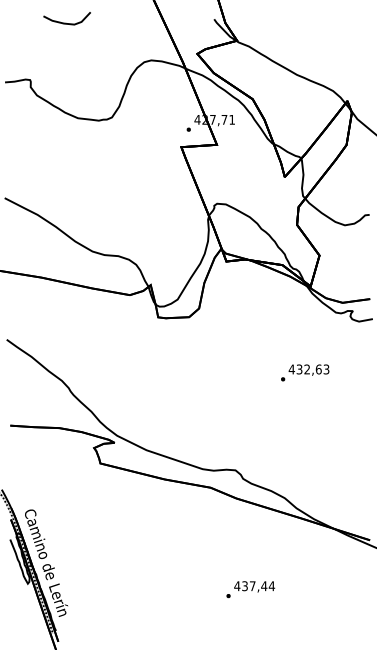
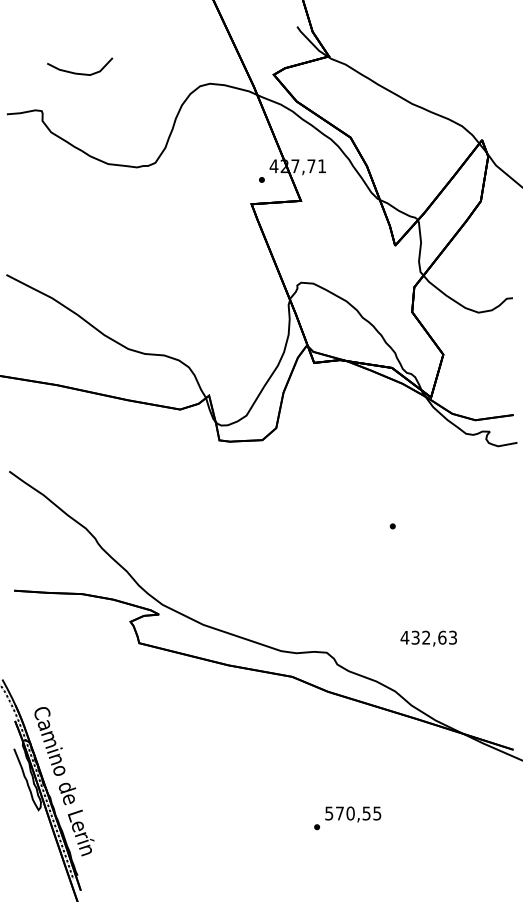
curve: (65, 22) -> (77, 72), moved
text: (308, 370) -> (428, 638), moved
text: (254, 586) -> (352, 813), 437,44 -> 570,55

